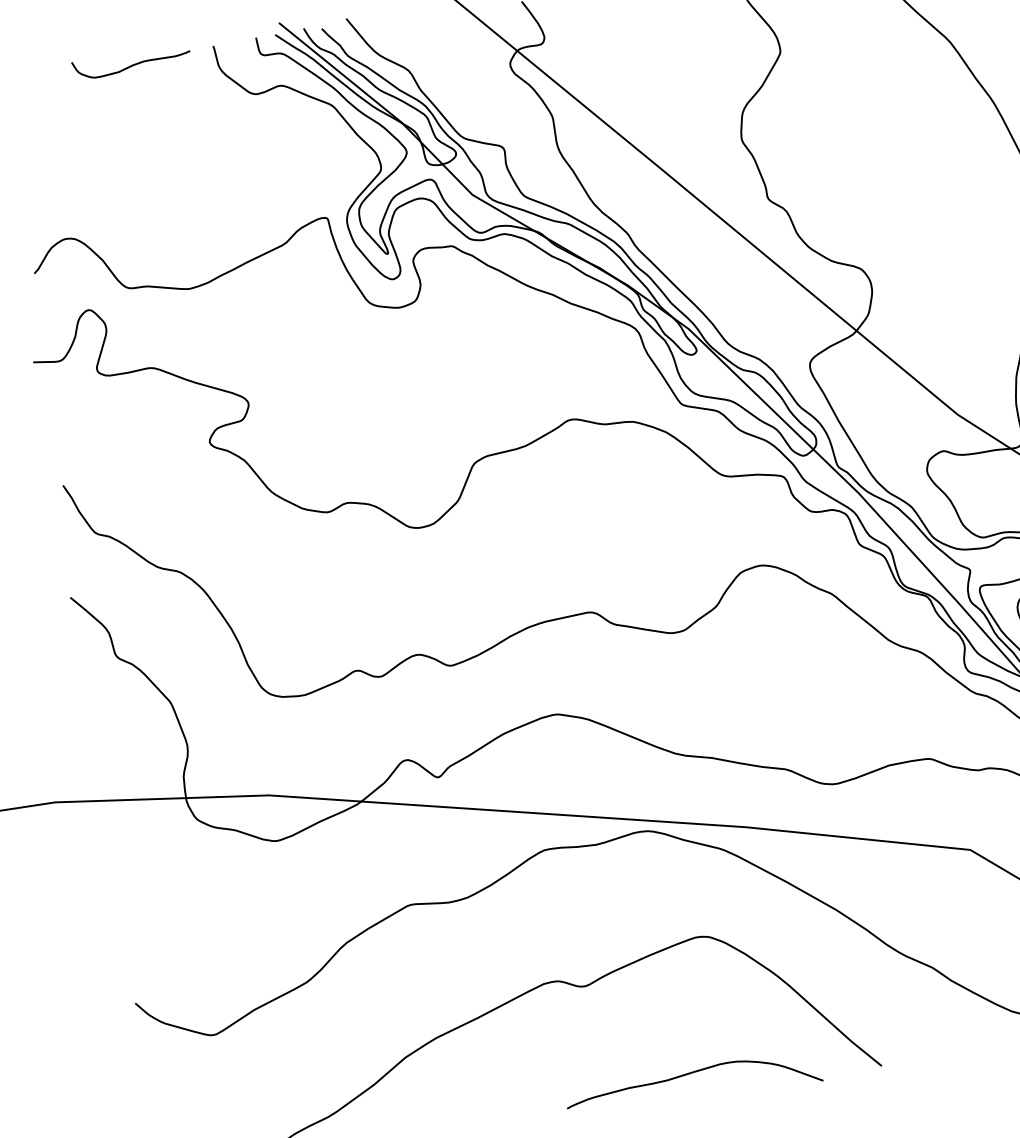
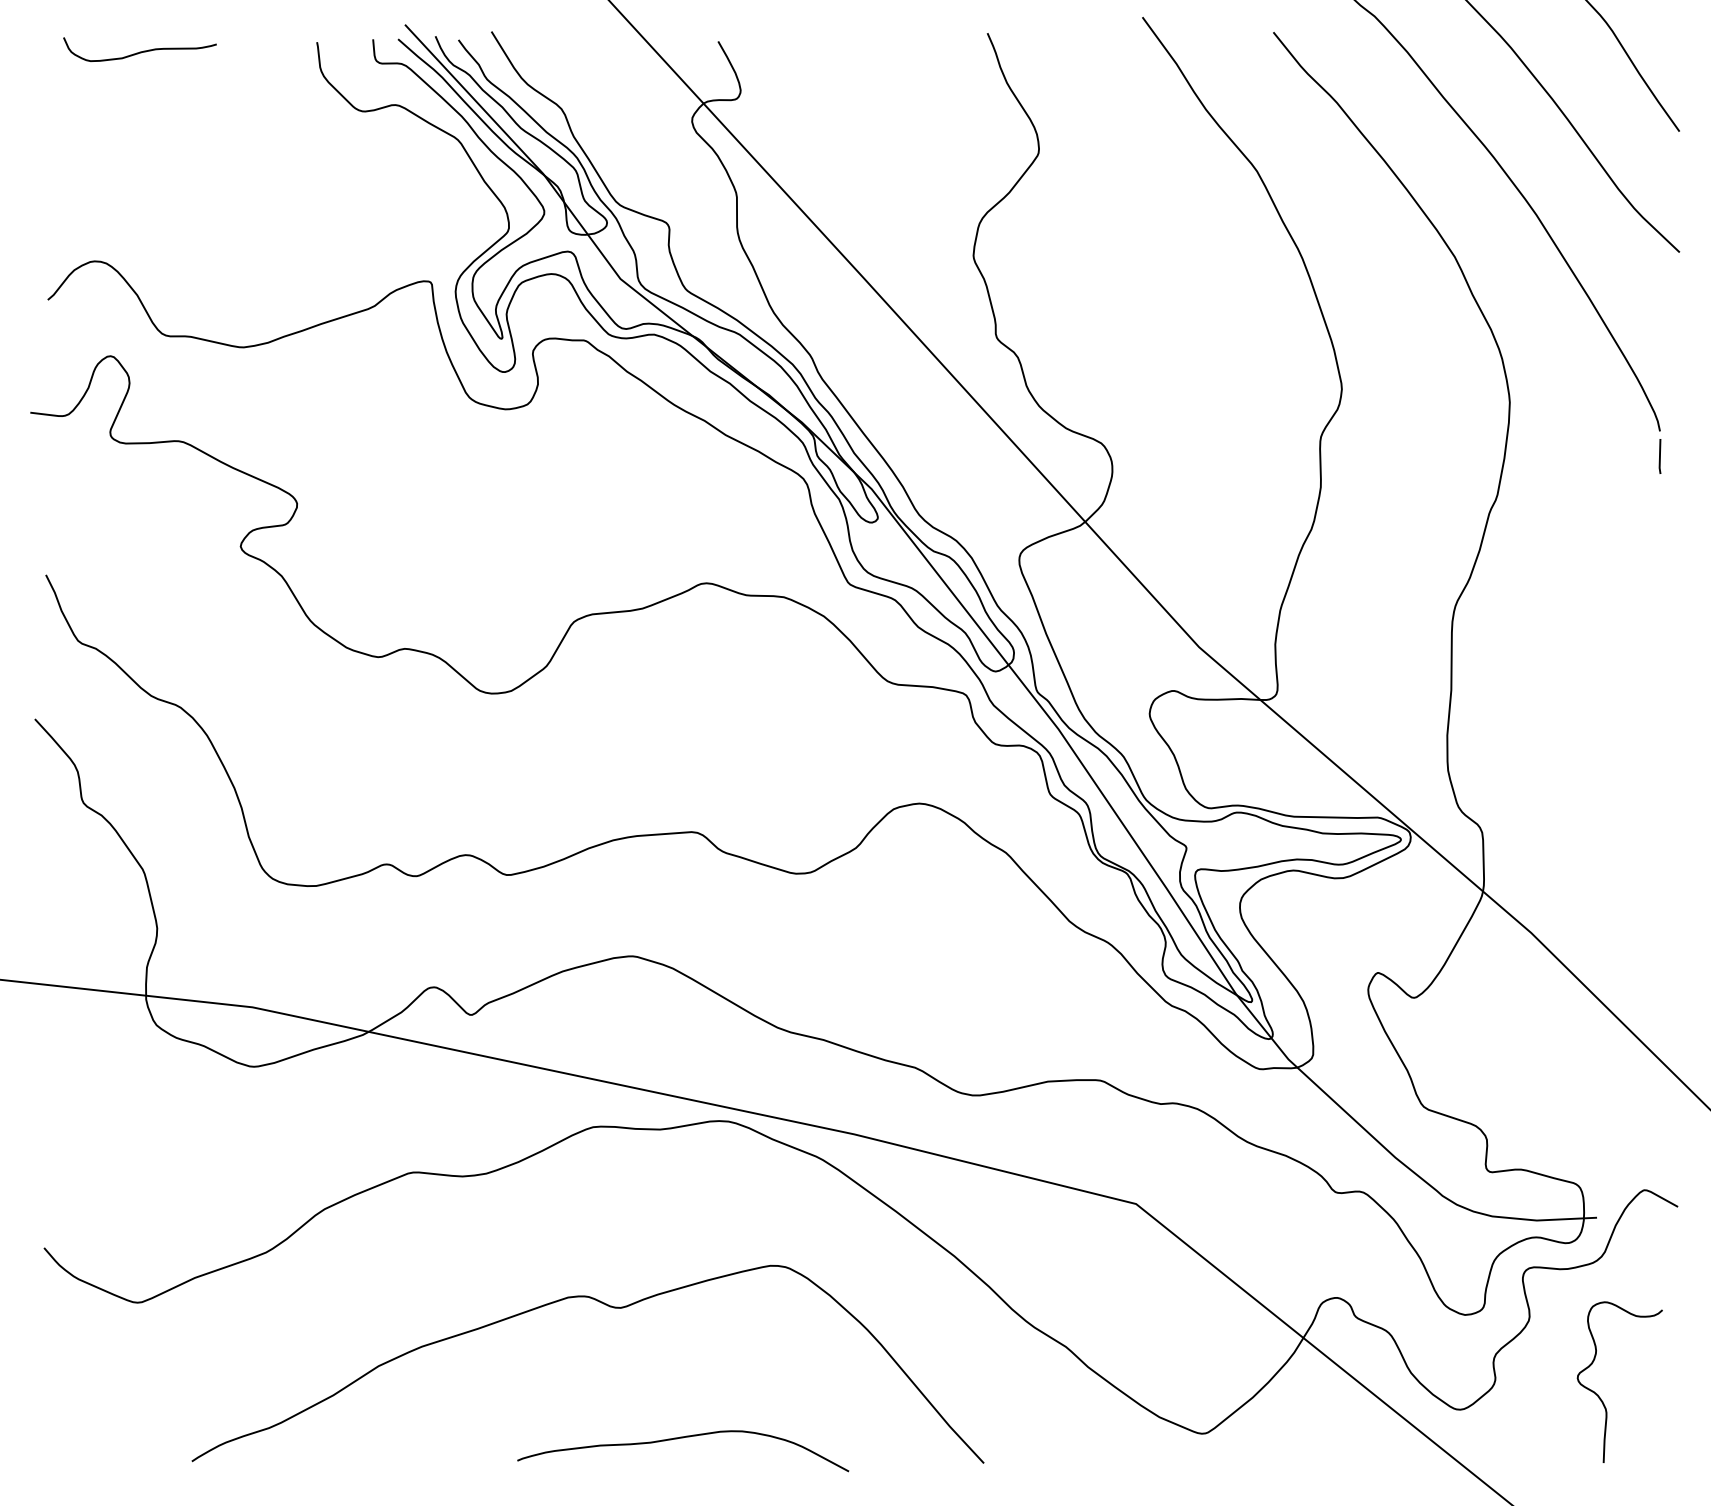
curve: (131, 64) -> (139, 51), moved
curve: (692, 1073) -> (683, 1438), moved

